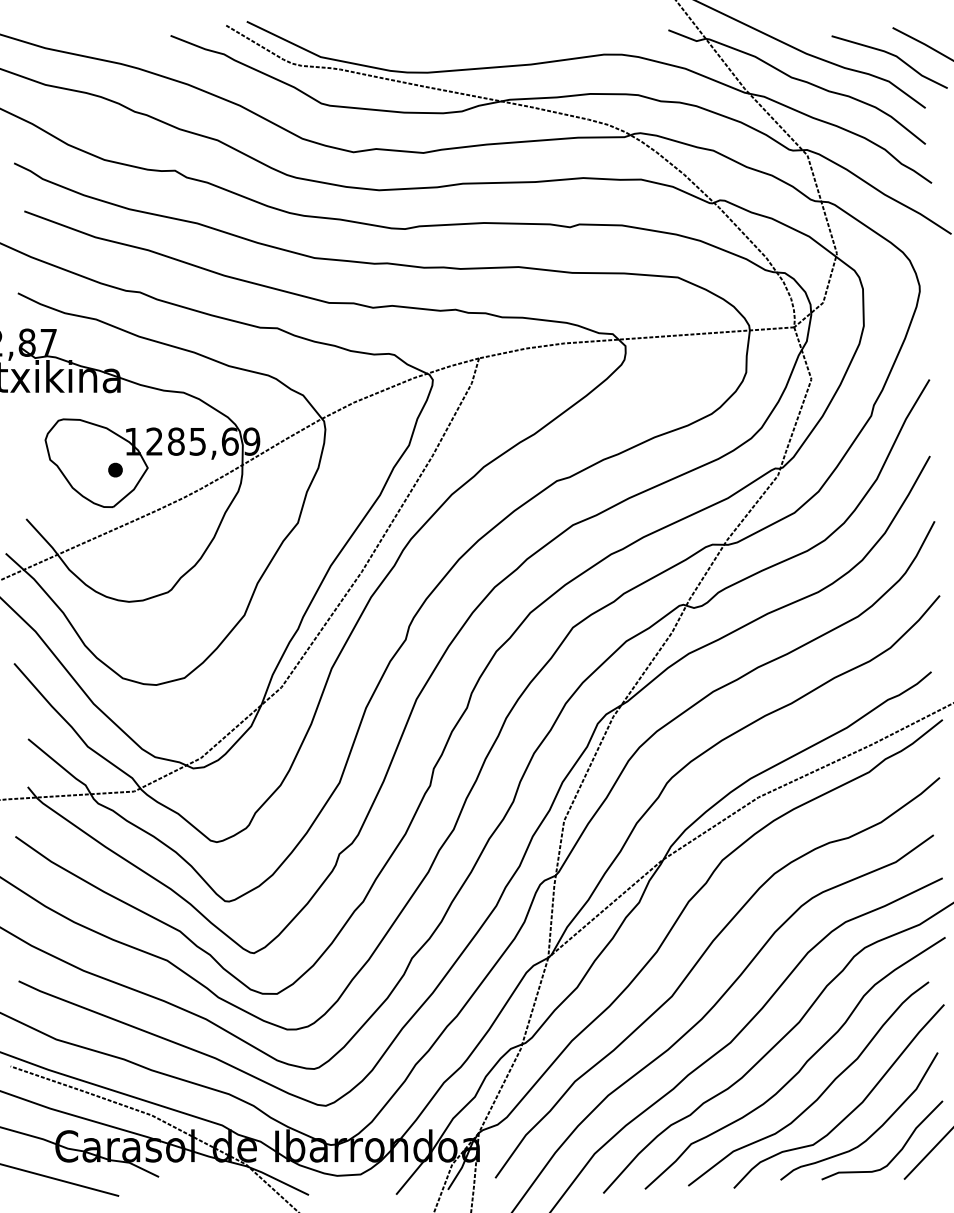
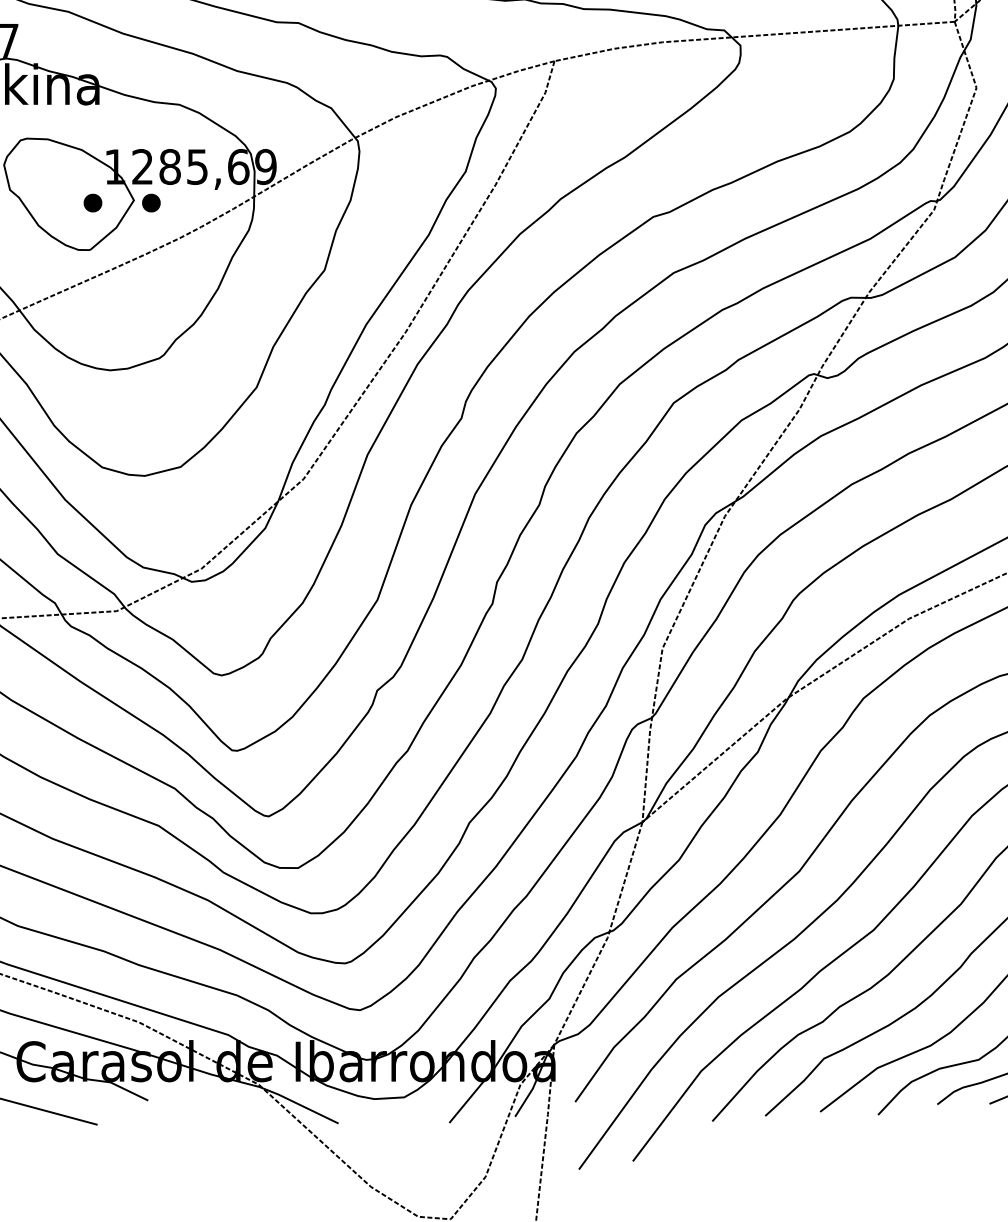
part: (161, 469) -> (151, 202), added

